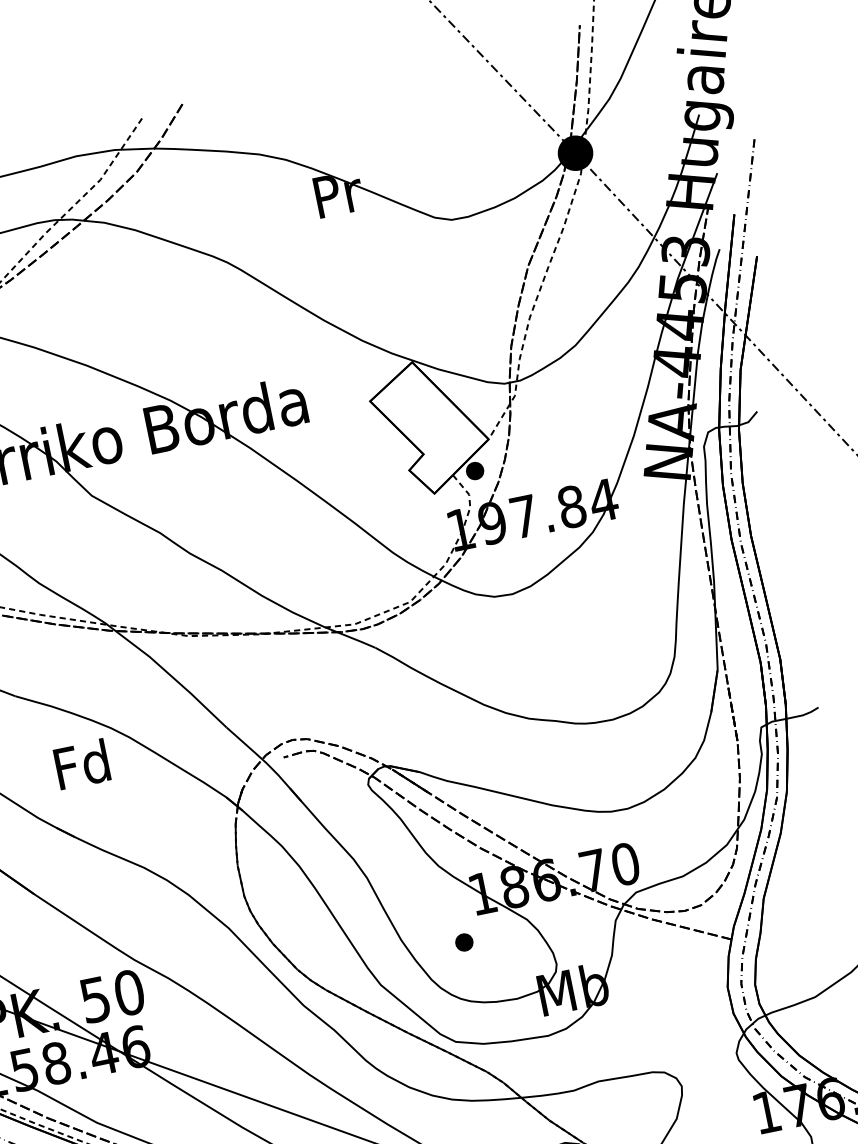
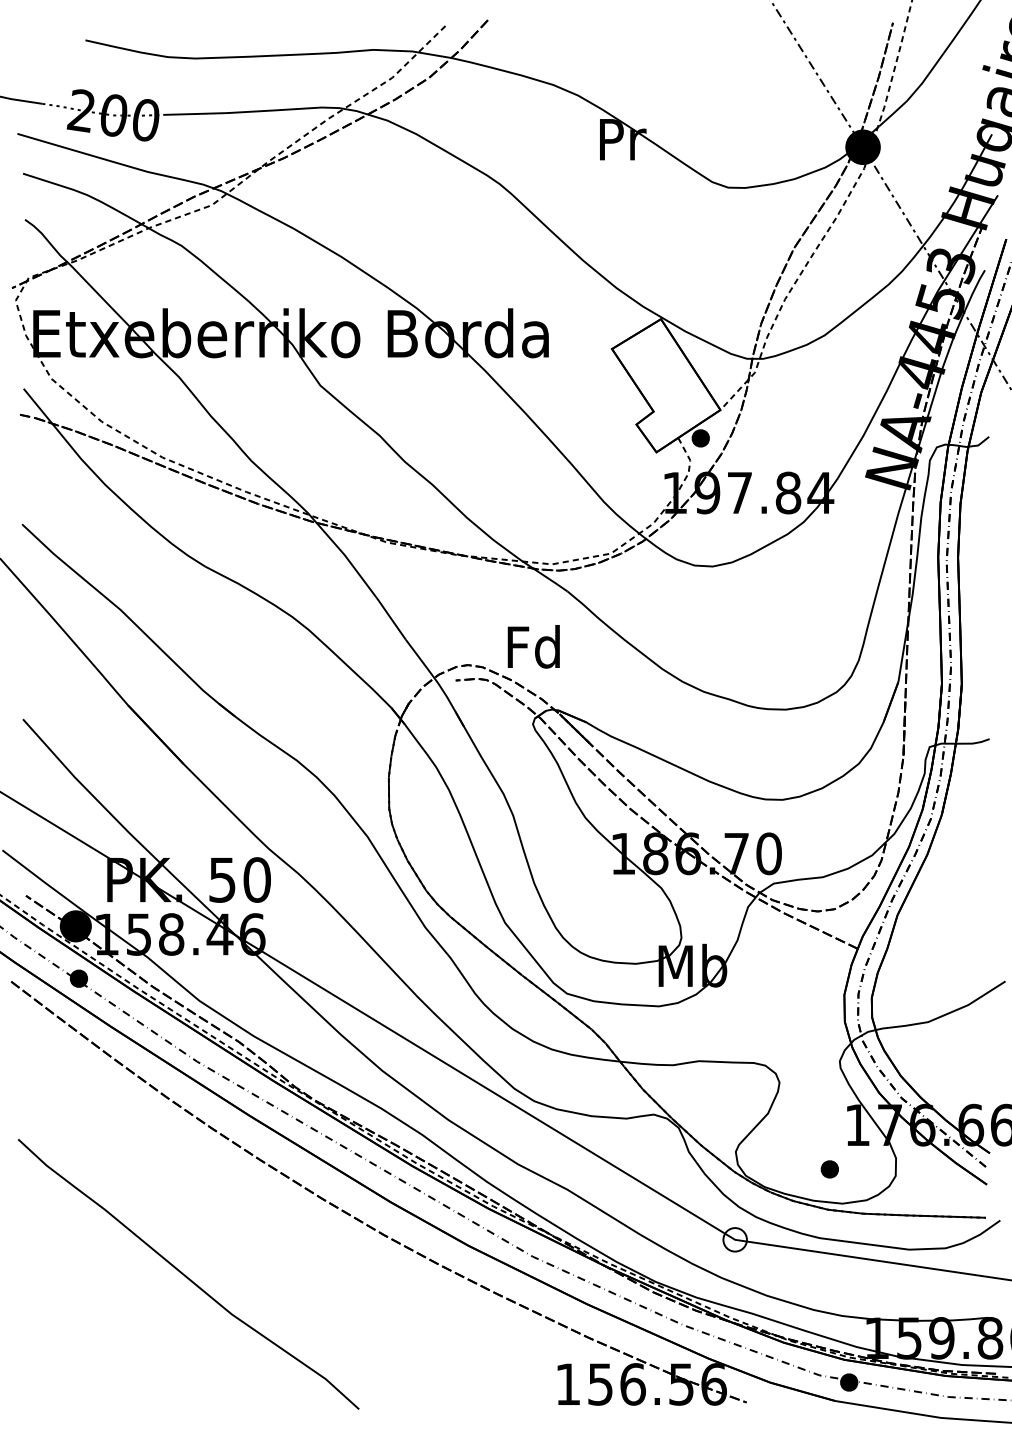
text: (81, 764) -> (533, 646), moved
part: (464, 942) -> (595, 898), removed

